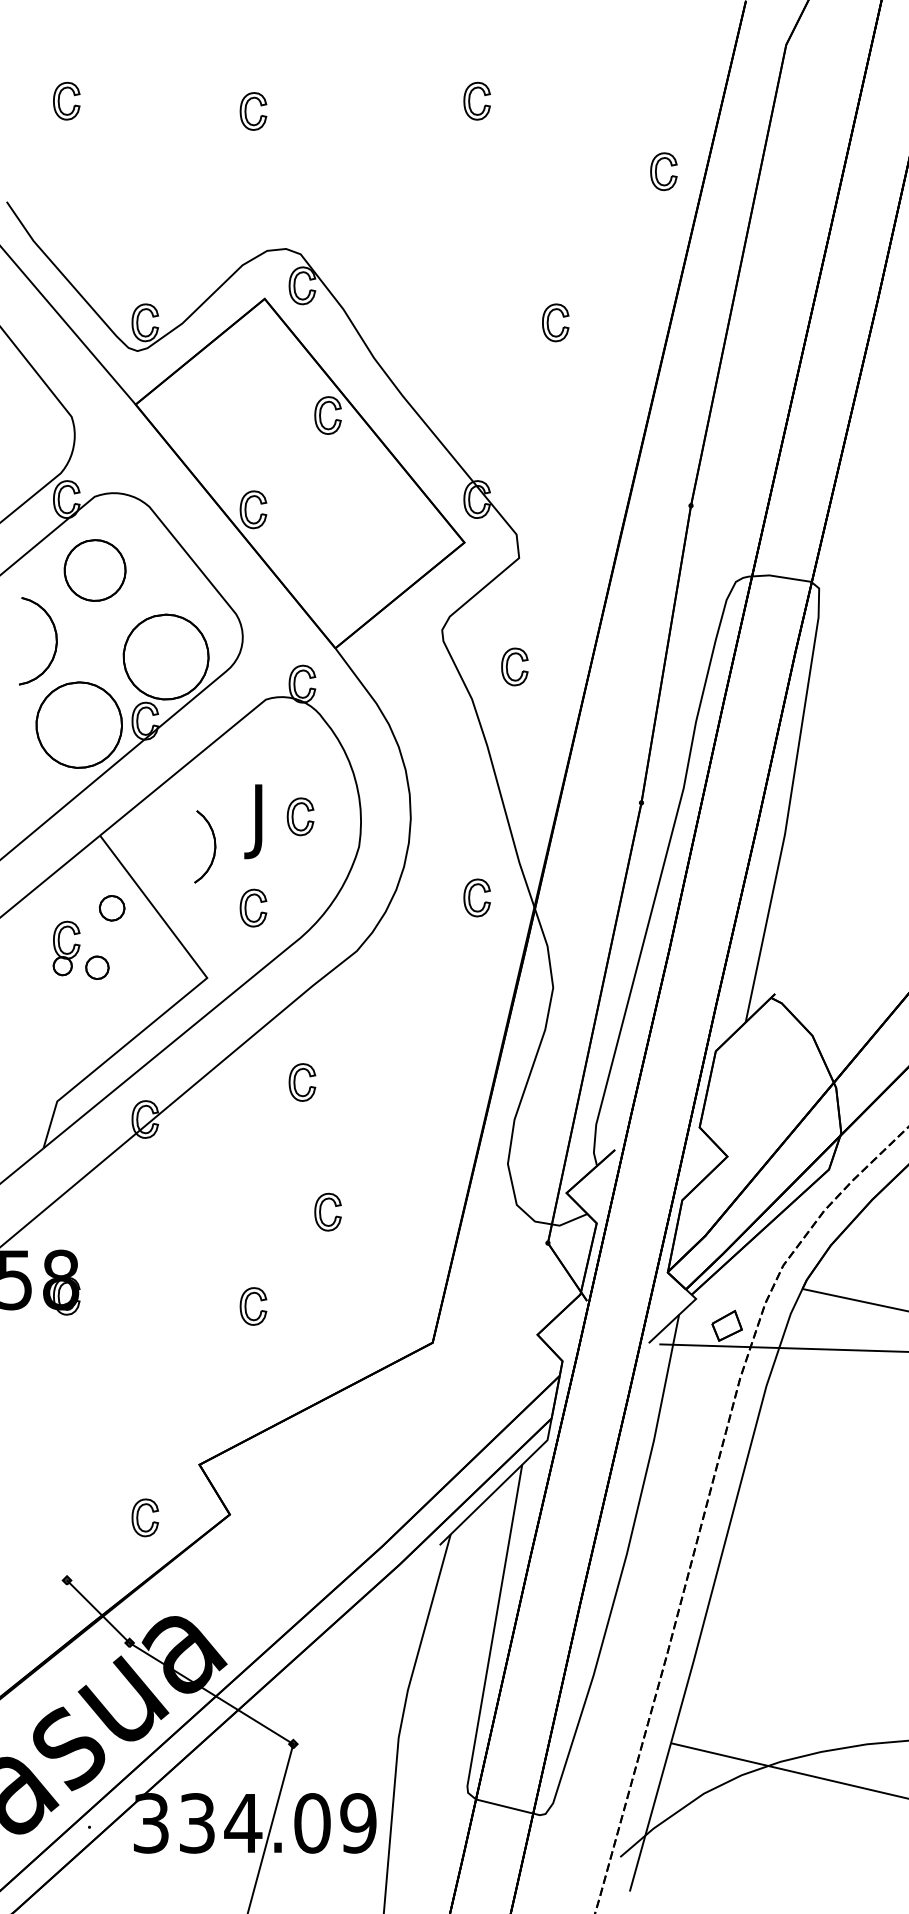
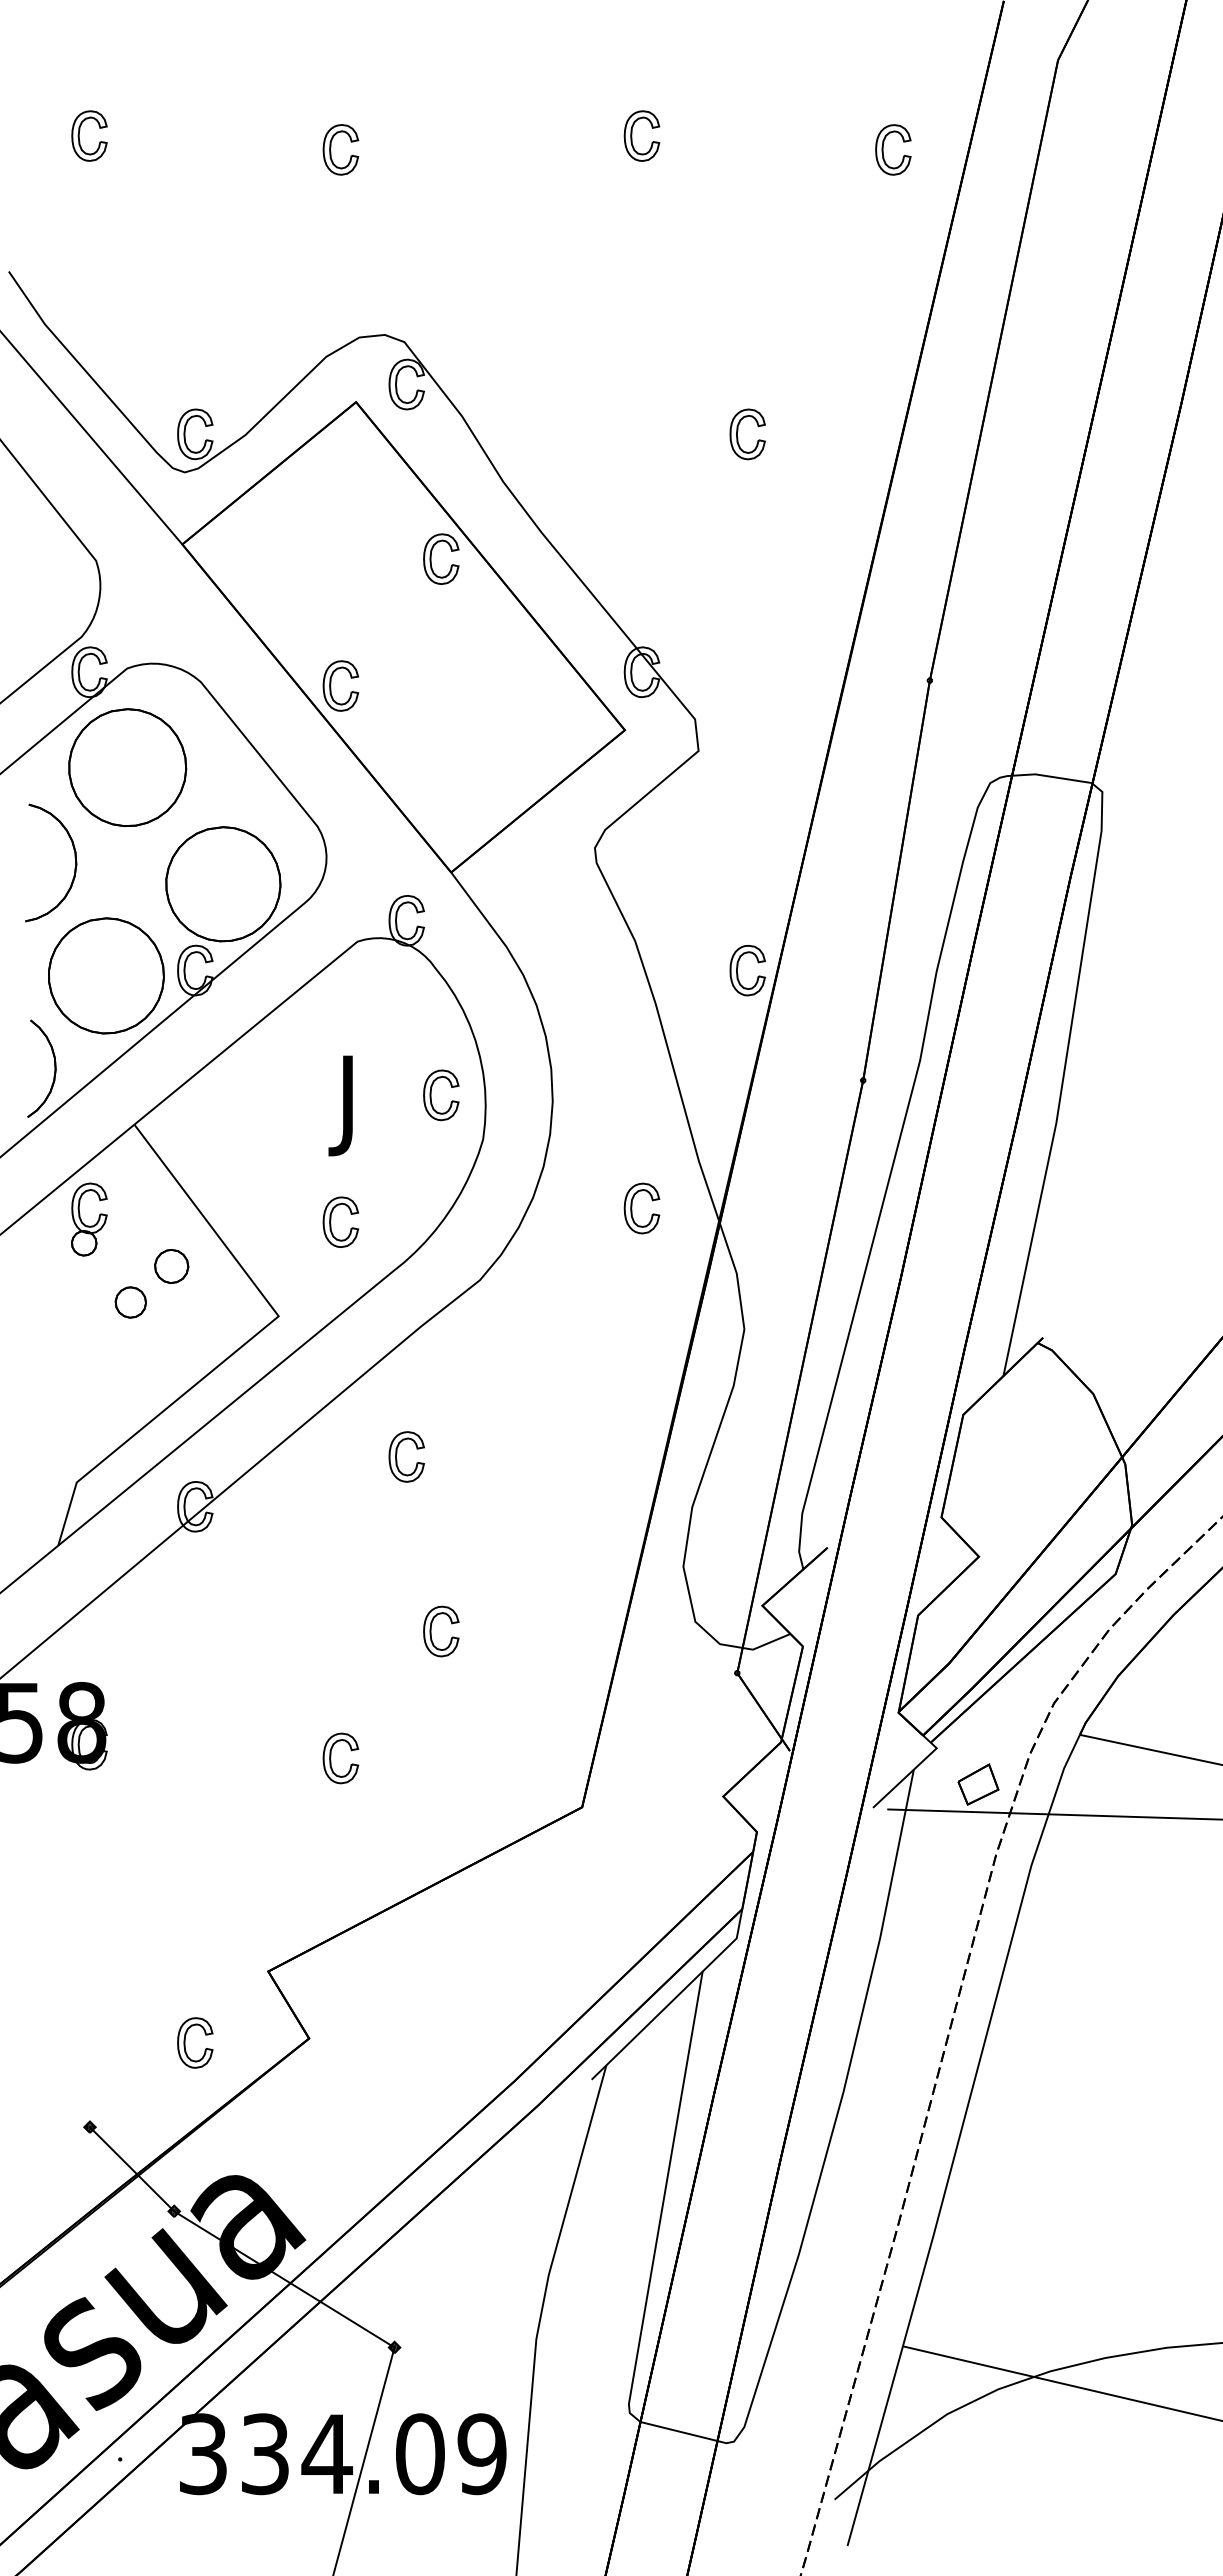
part: (656, 171) -> (883, 149), moved
part: (94, 570) -> (127, 767), size x1.43
part: (507, 664) -> (738, 967), moved
part: (293, 816) -> (431, 1095), moved
part: (214, 846) -> (54, 1068), moved
part: (112, 908) -> (171, 1266), moved
part: (66, 948) -> (89, 1219), moved

